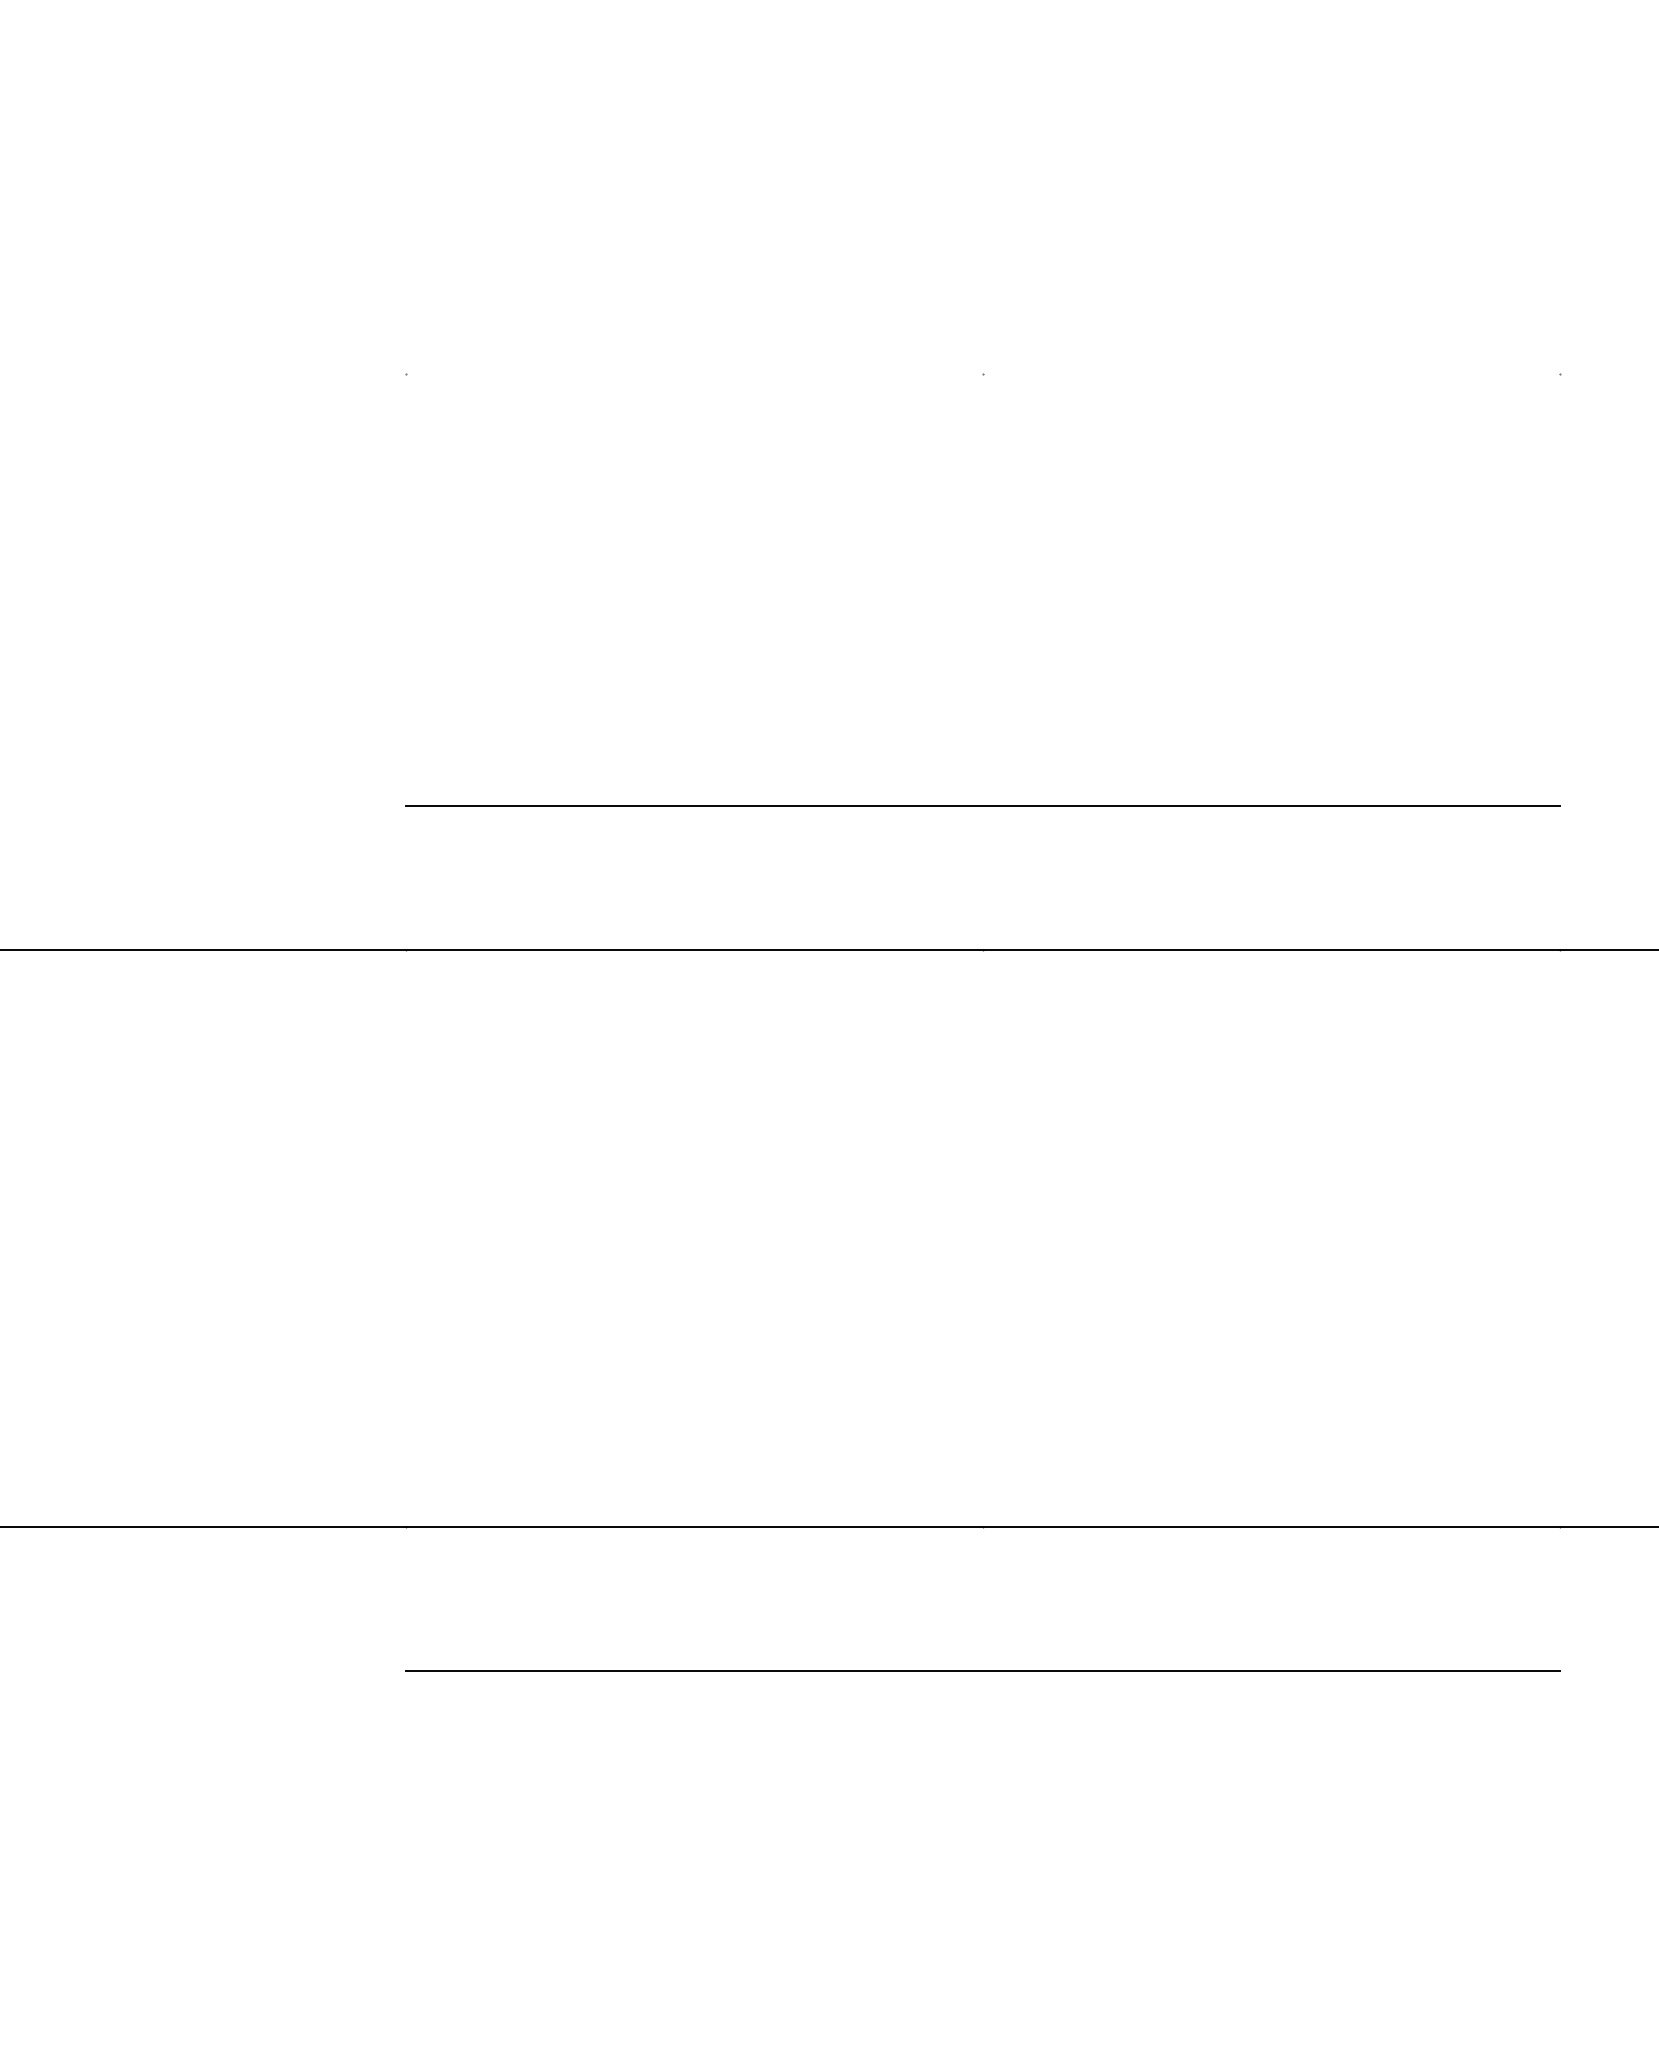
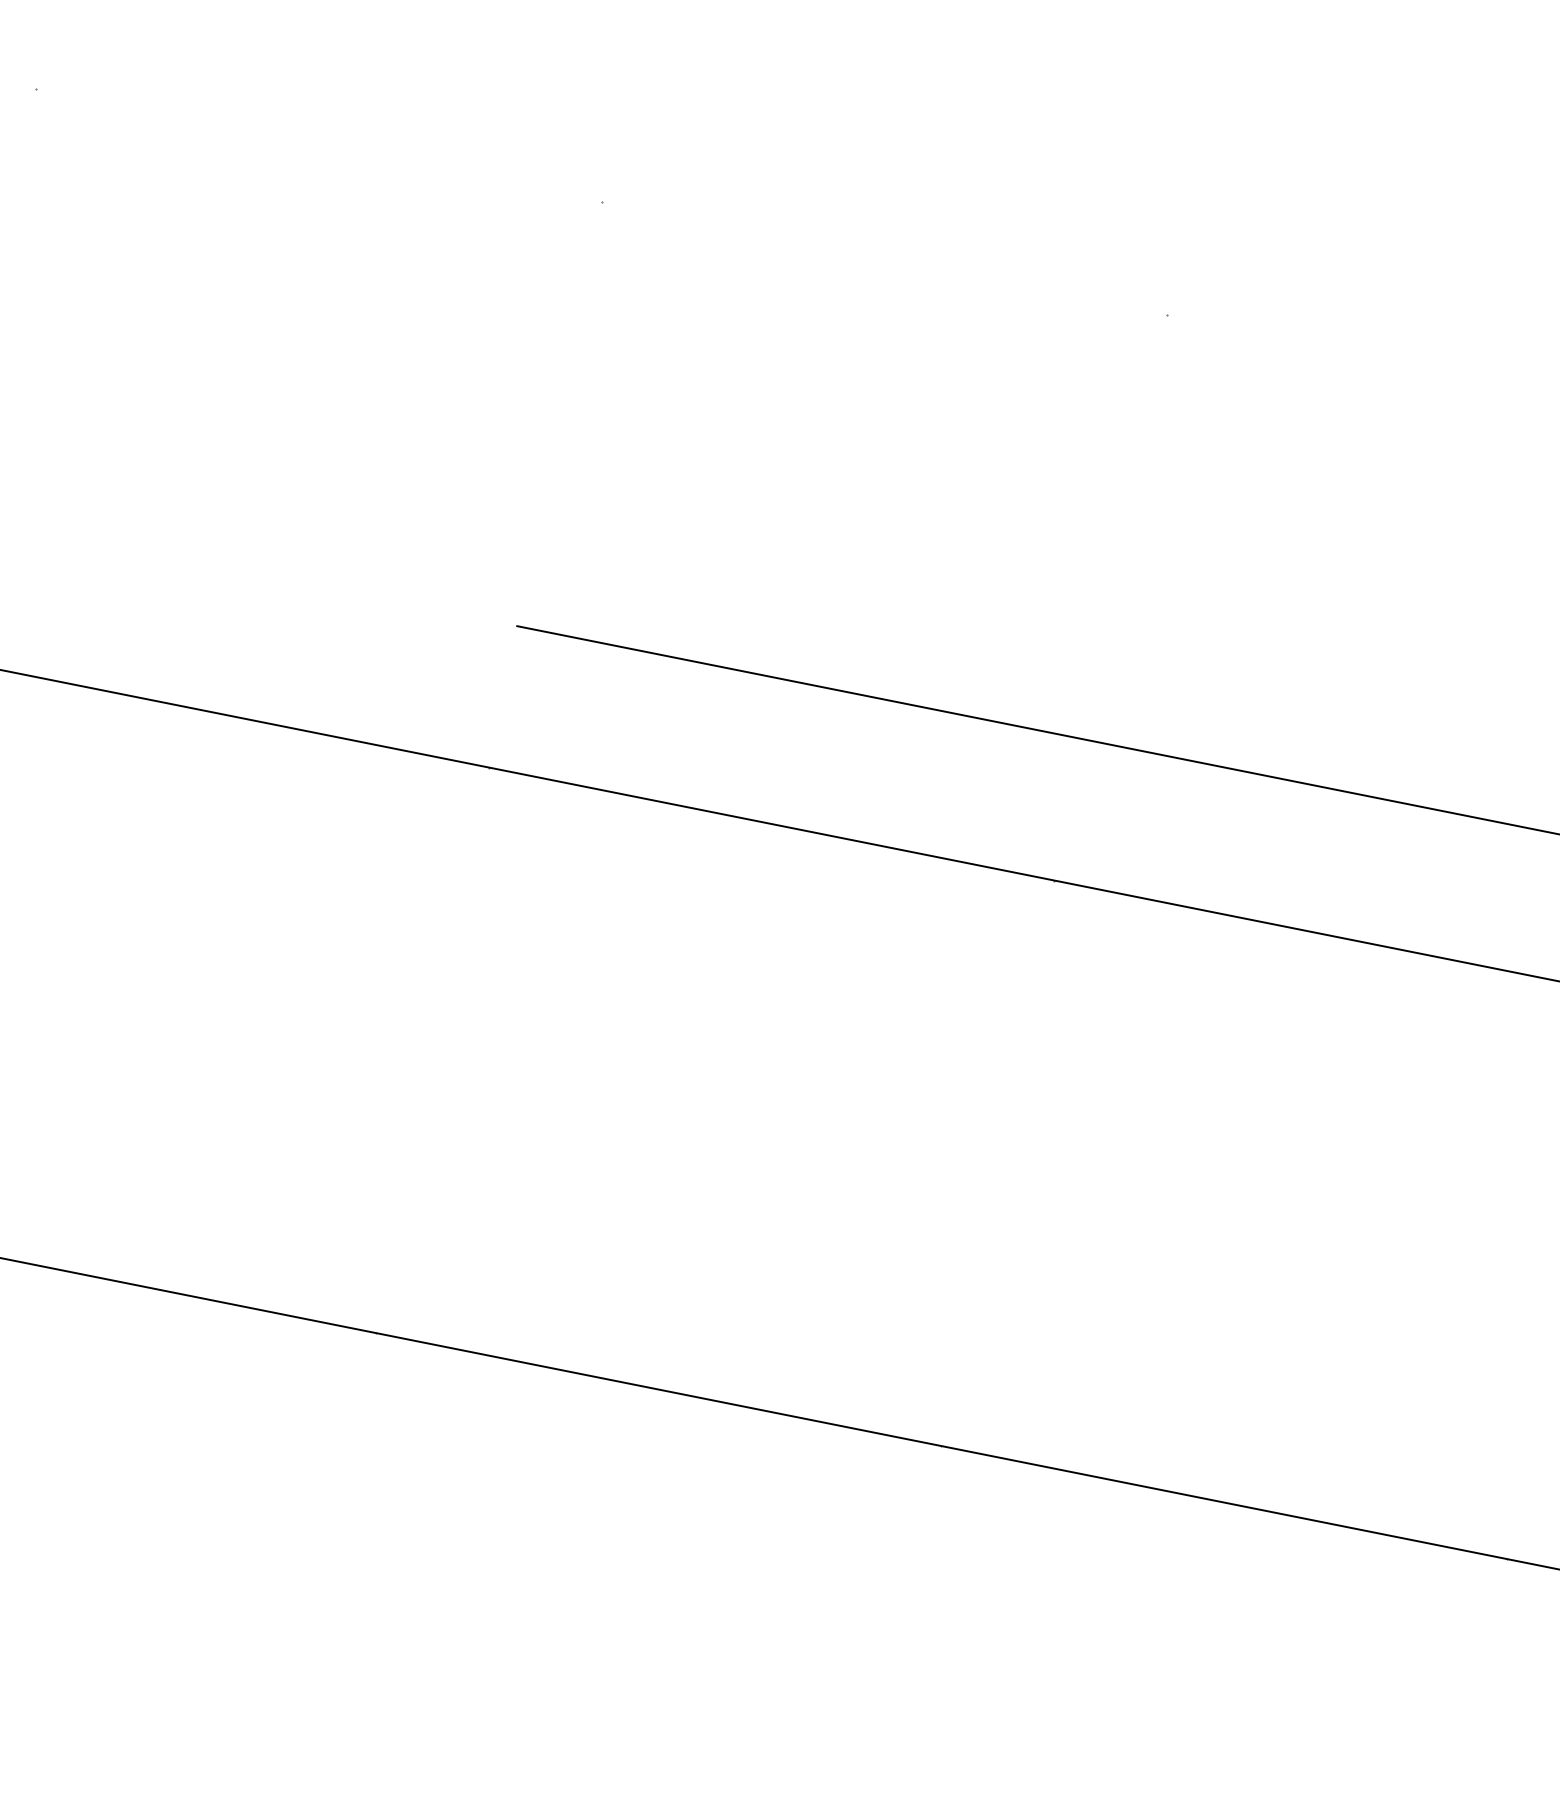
line: (982, 1671) -> (912, 1587), removed

